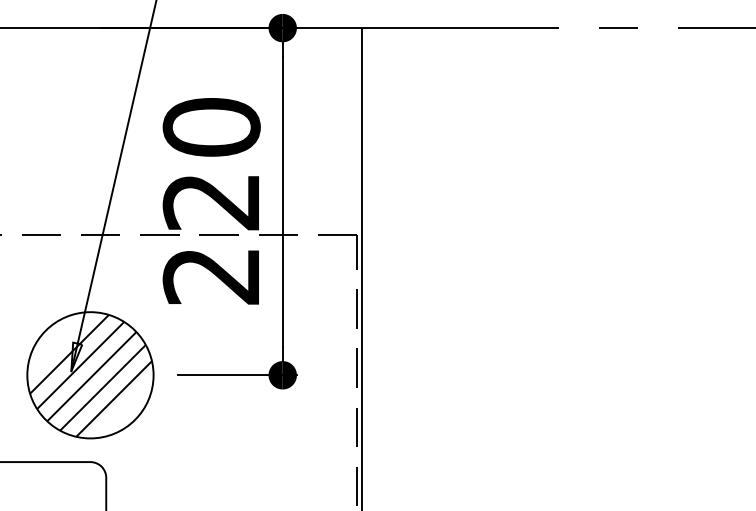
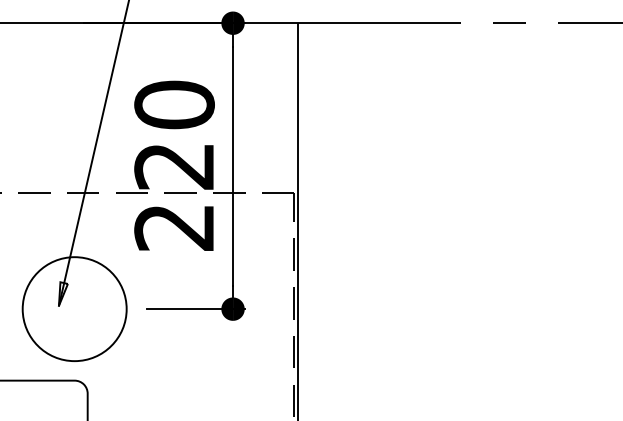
hatch: (90, 375) -> (74, 309), removed

